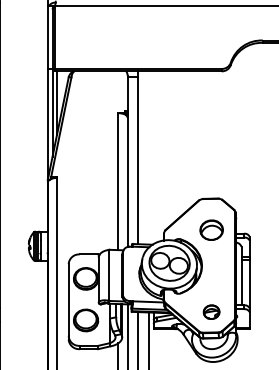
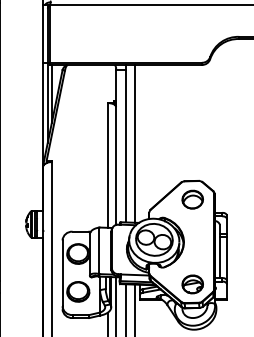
line: (148, 157) -> (135, 143), added
part: (211, 229) -> (192, 199), moved
part: (211, 311) -> (192, 283), size x1.43

